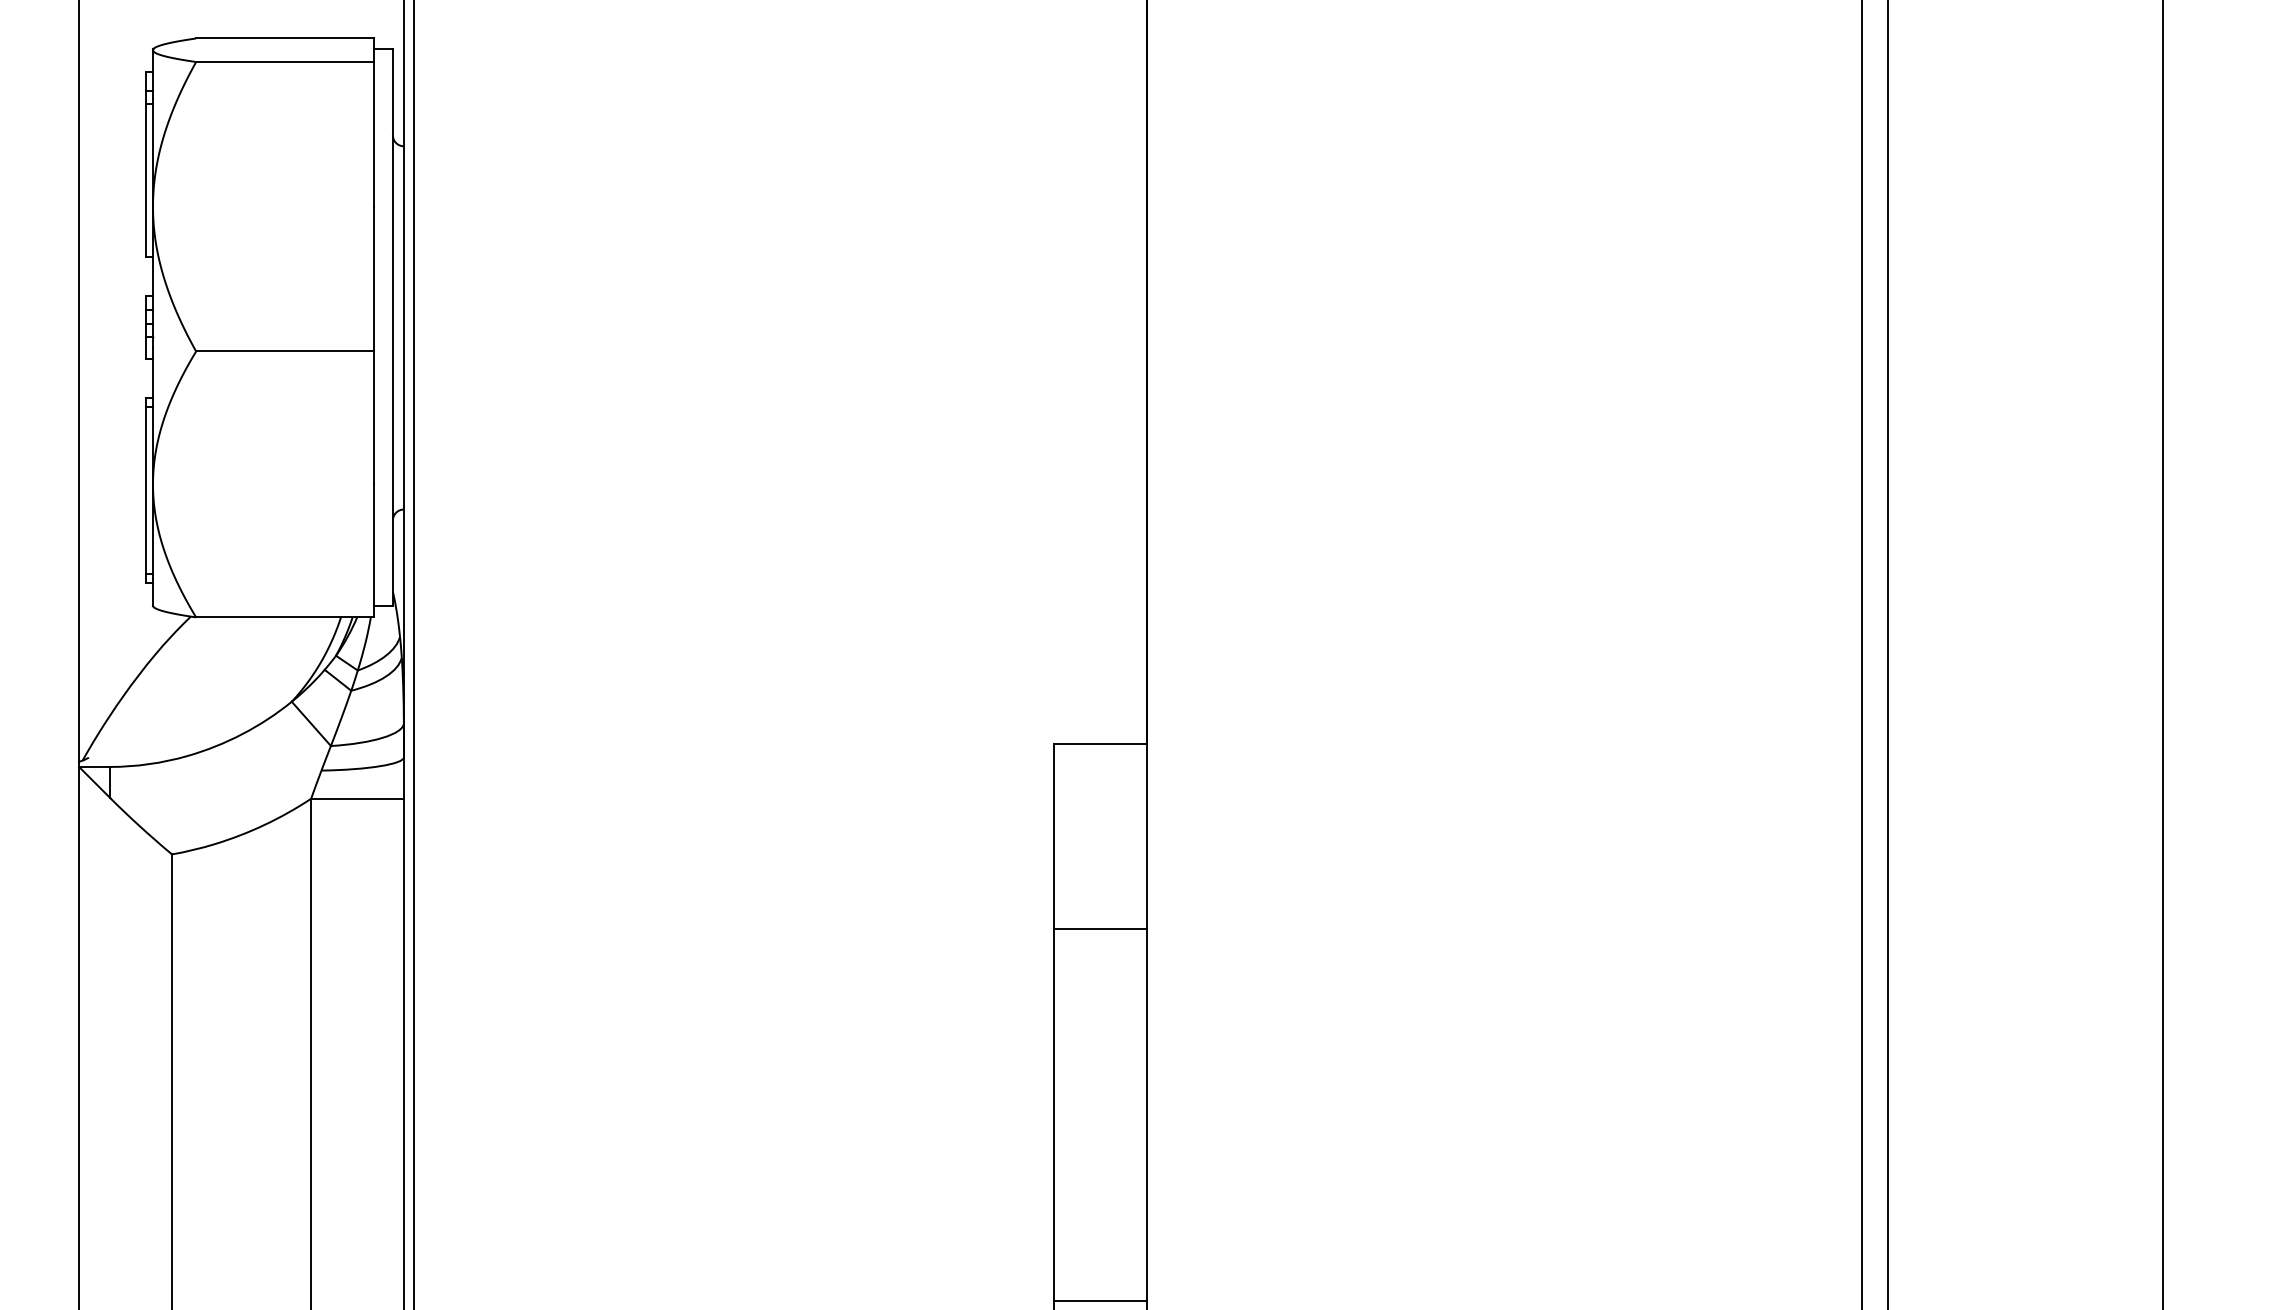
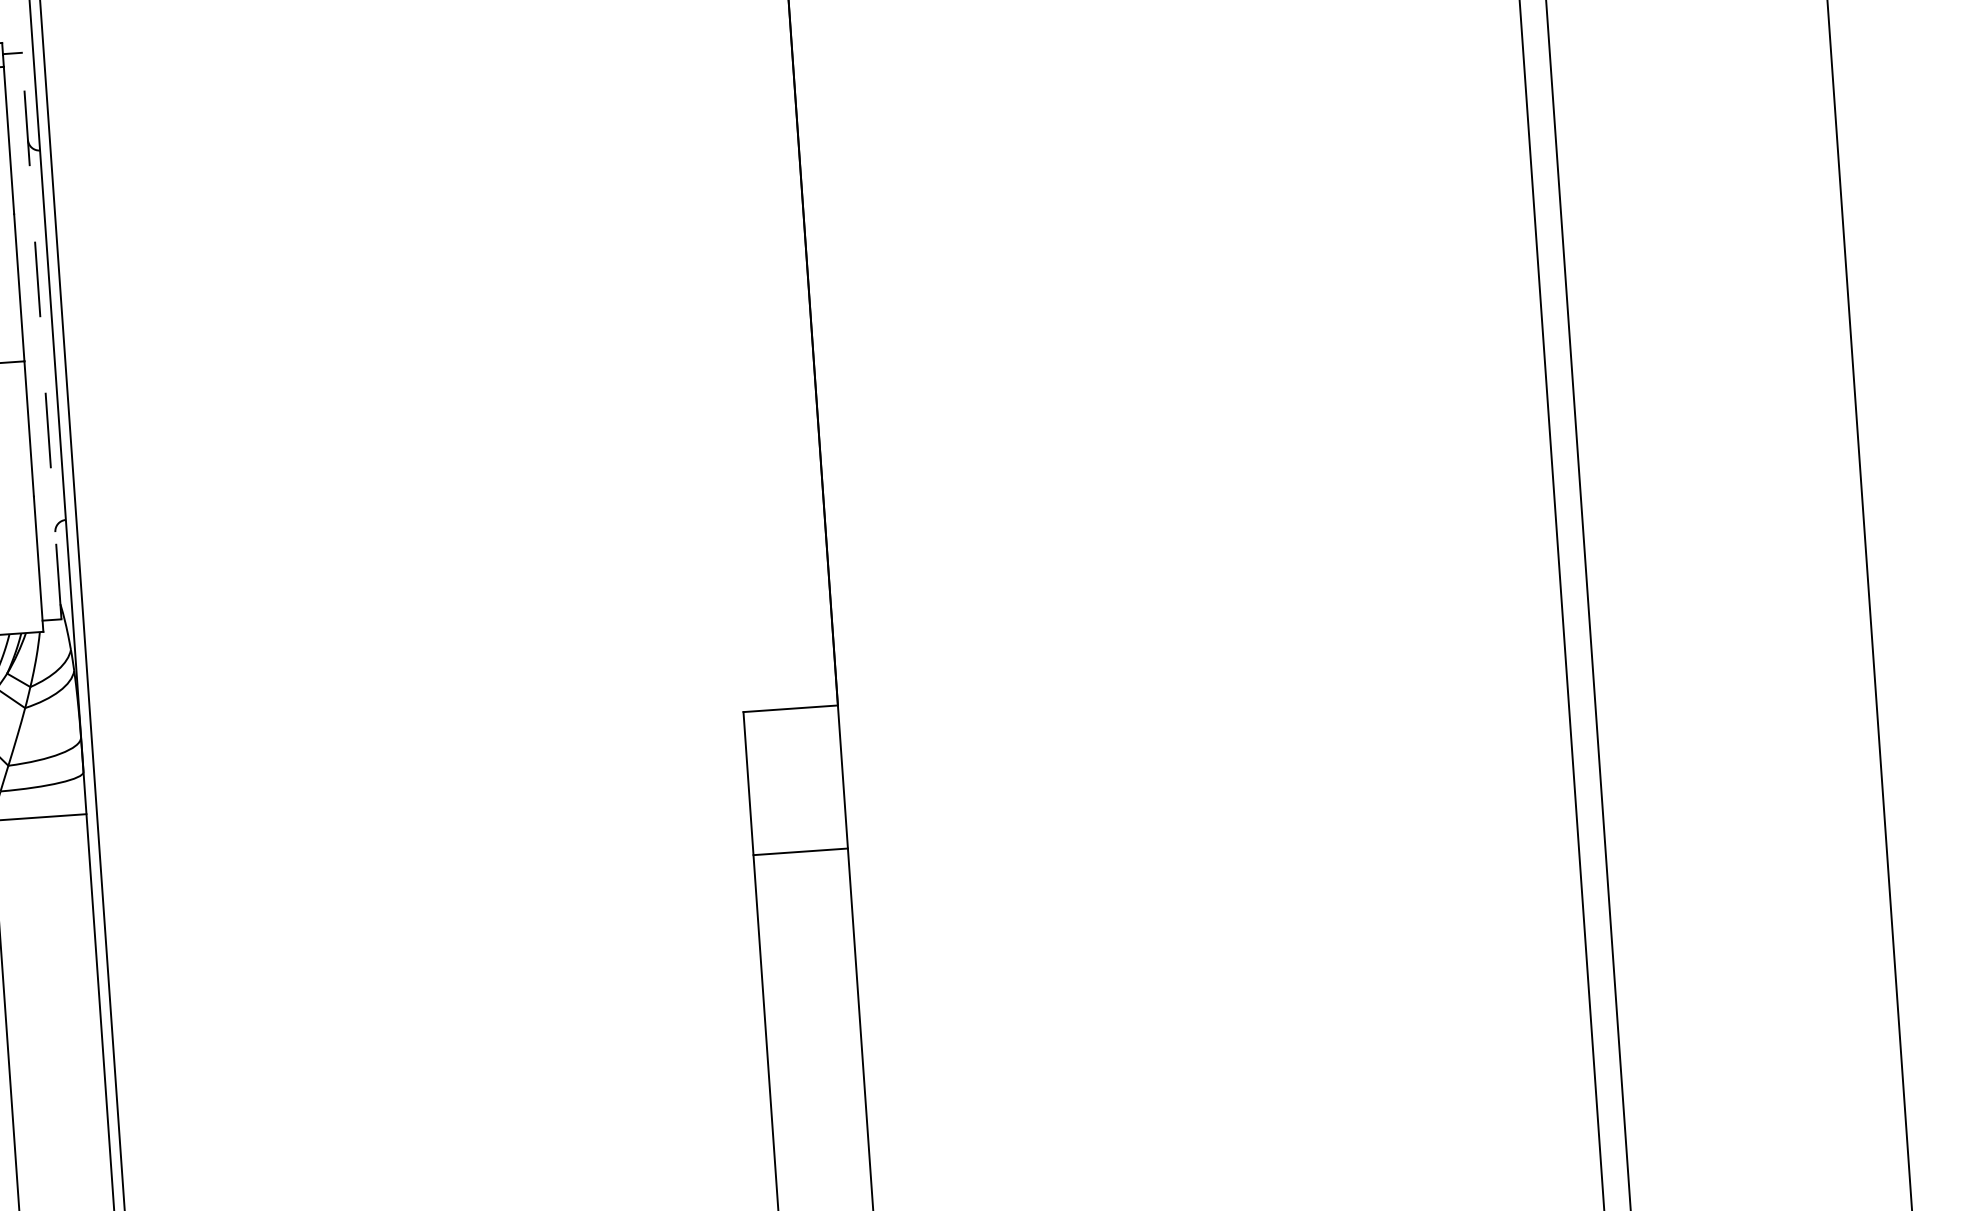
line: (392, 327) -> (41, 335), solid -> dashed
line: (1099, 929) -> (800, 851), moved

